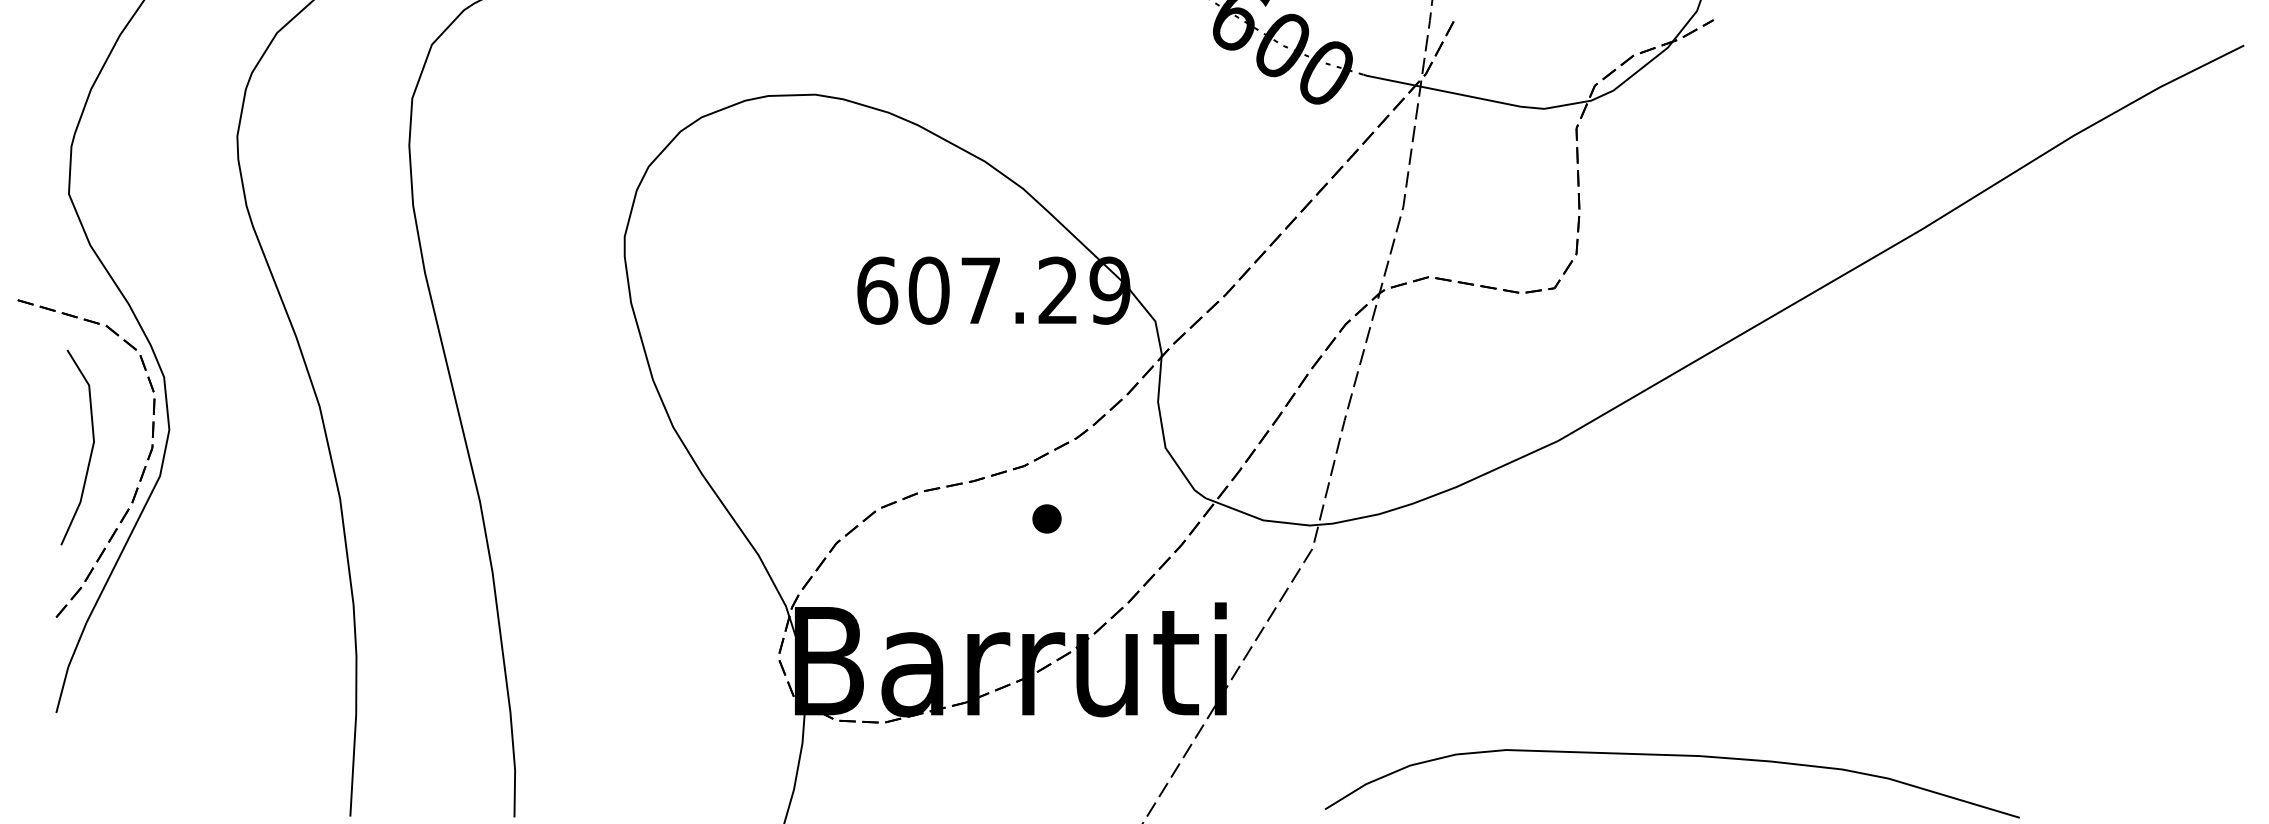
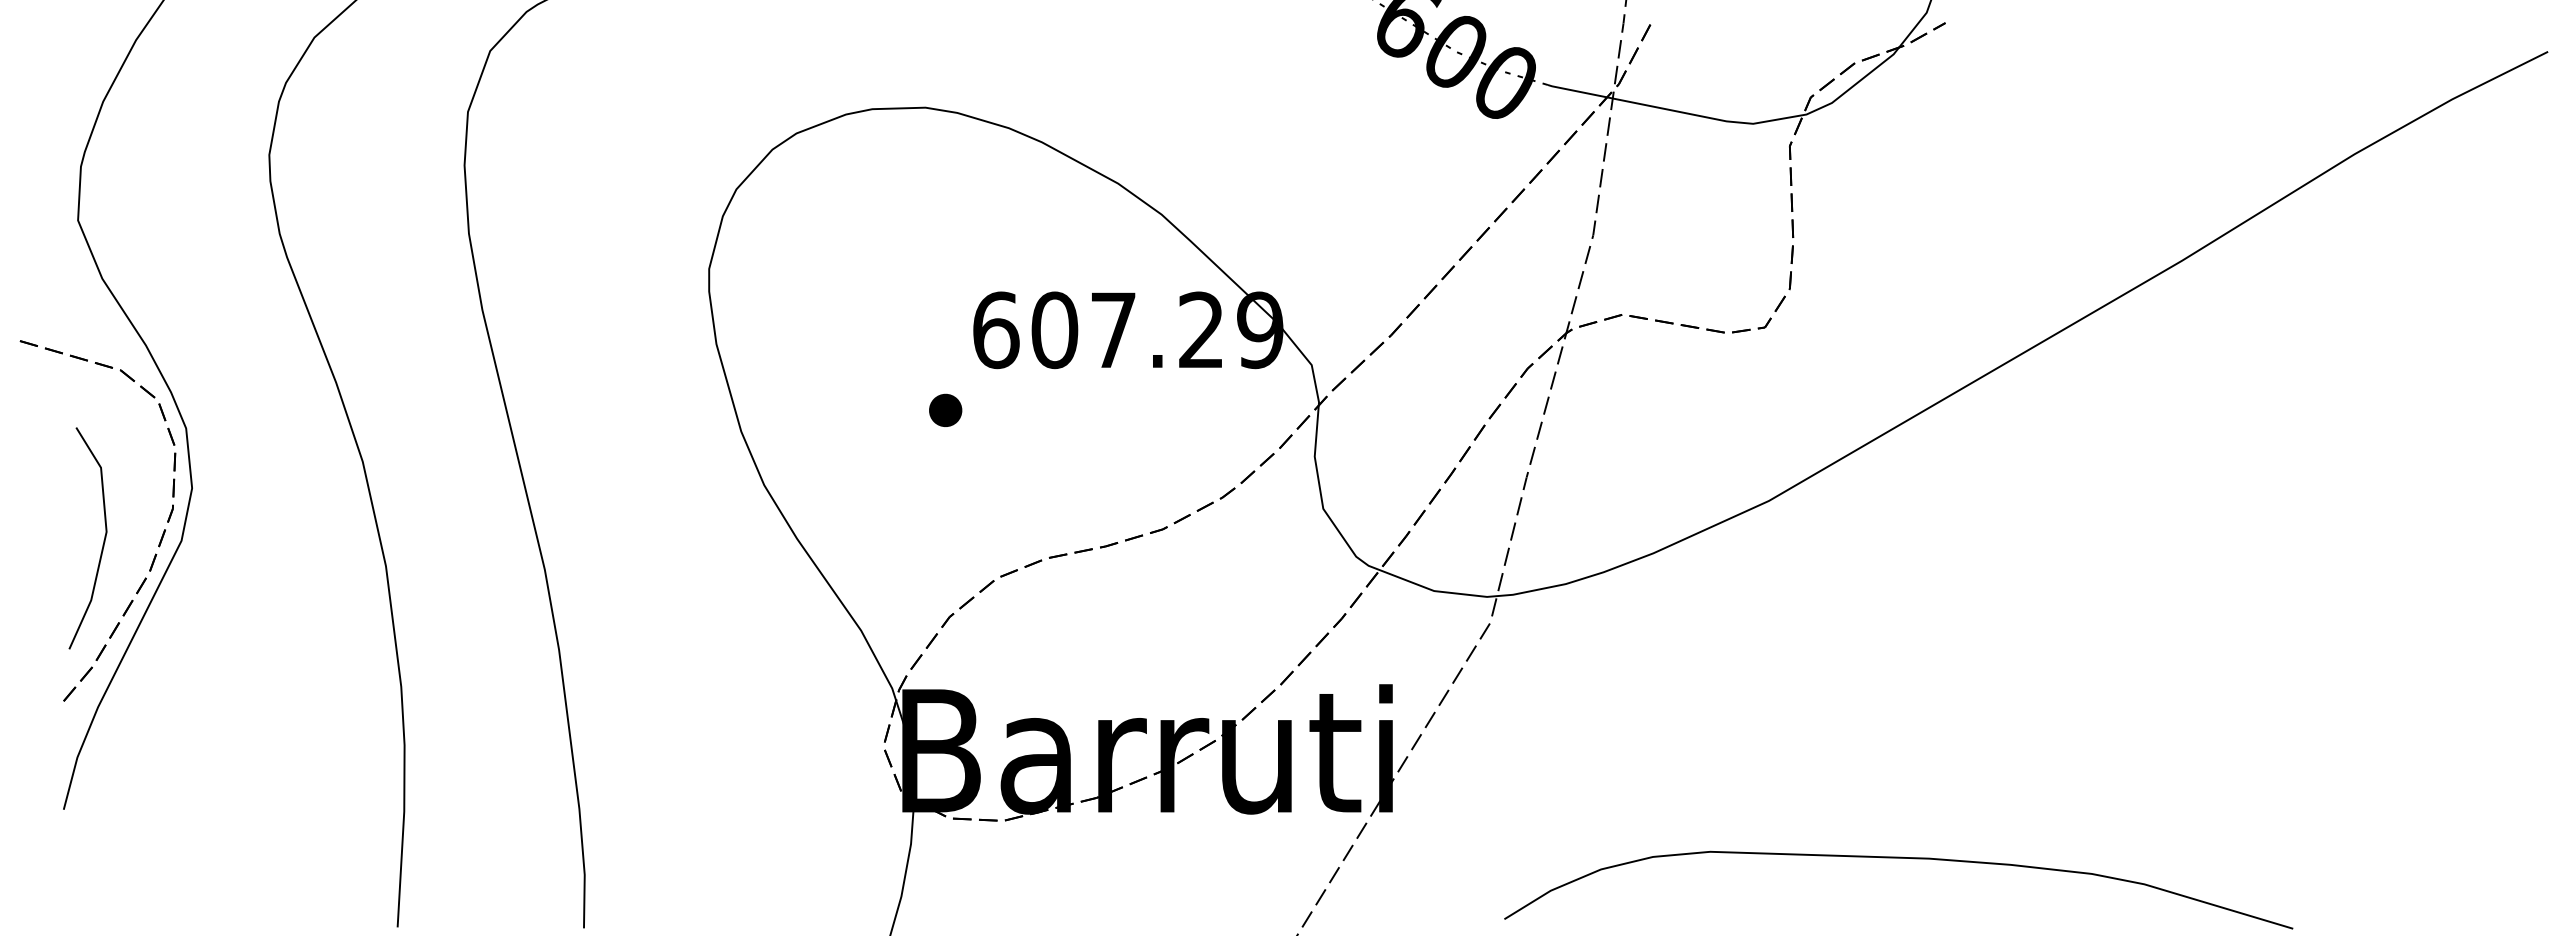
line: (91, 449) -> (103, 540), moved
part: (1046, 518) -> (945, 409), moved

